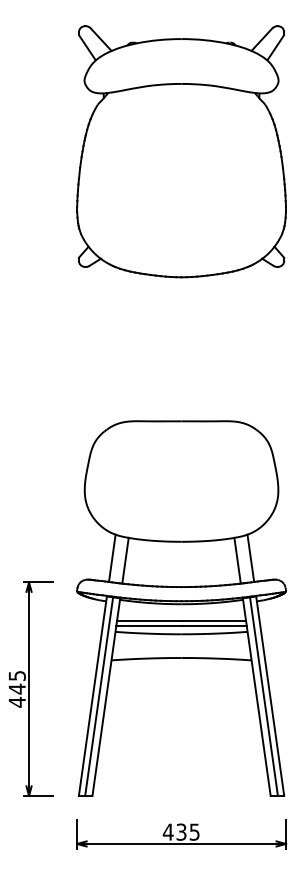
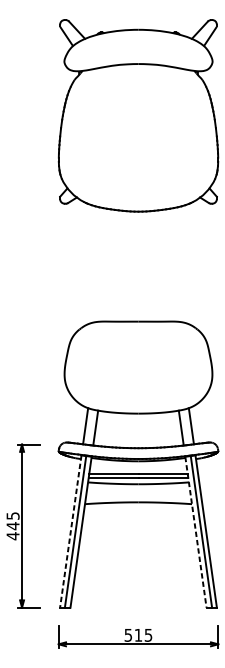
line: (92, 696) -> (70, 531), solid -> dashed
line: (256, 697) -> (195, 532), solid -> dashed
text: (174, 831) -> (133, 634), 435 -> 515

